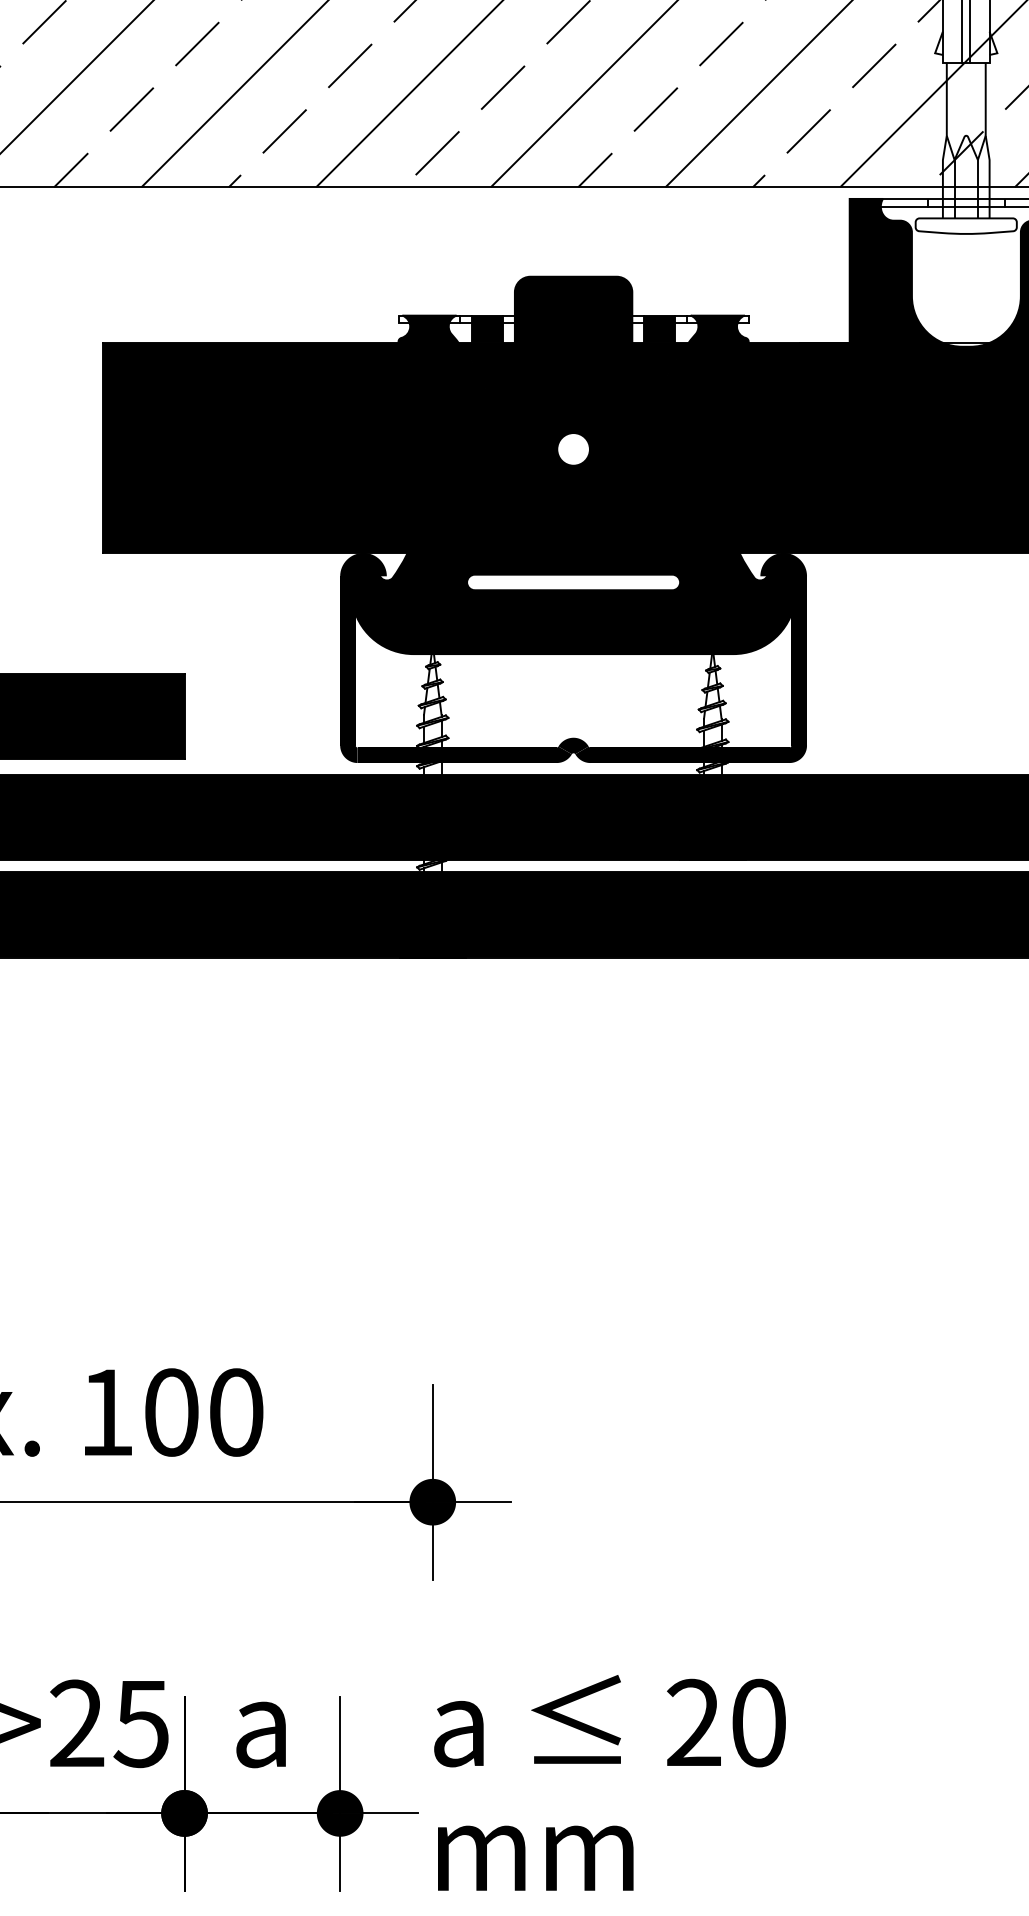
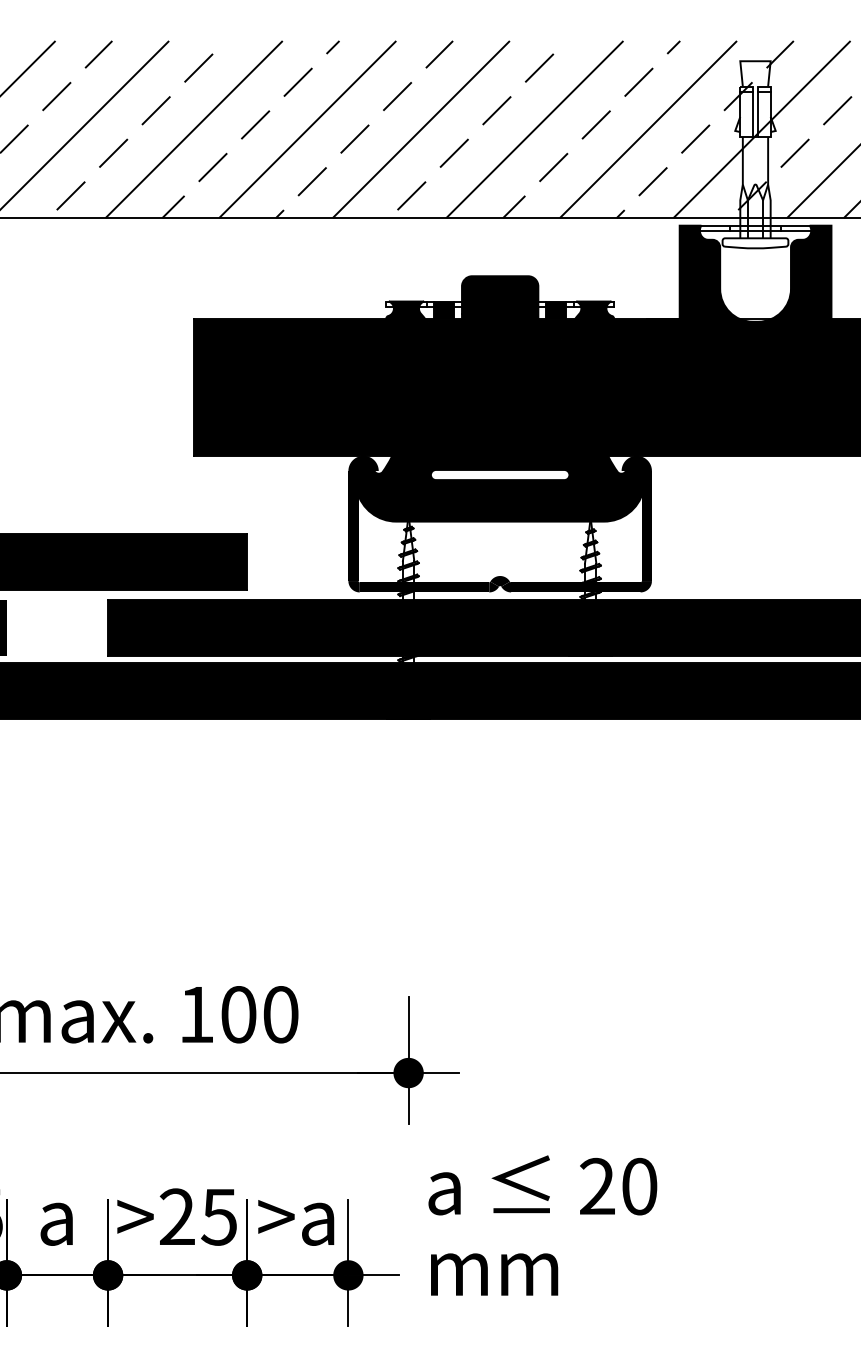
fill: (572, 449) -> (499, 388), added
text: (260, 1732) -> (296, 1222), a -> >a
text: (609, 1782) -> (542, 1225), moved

